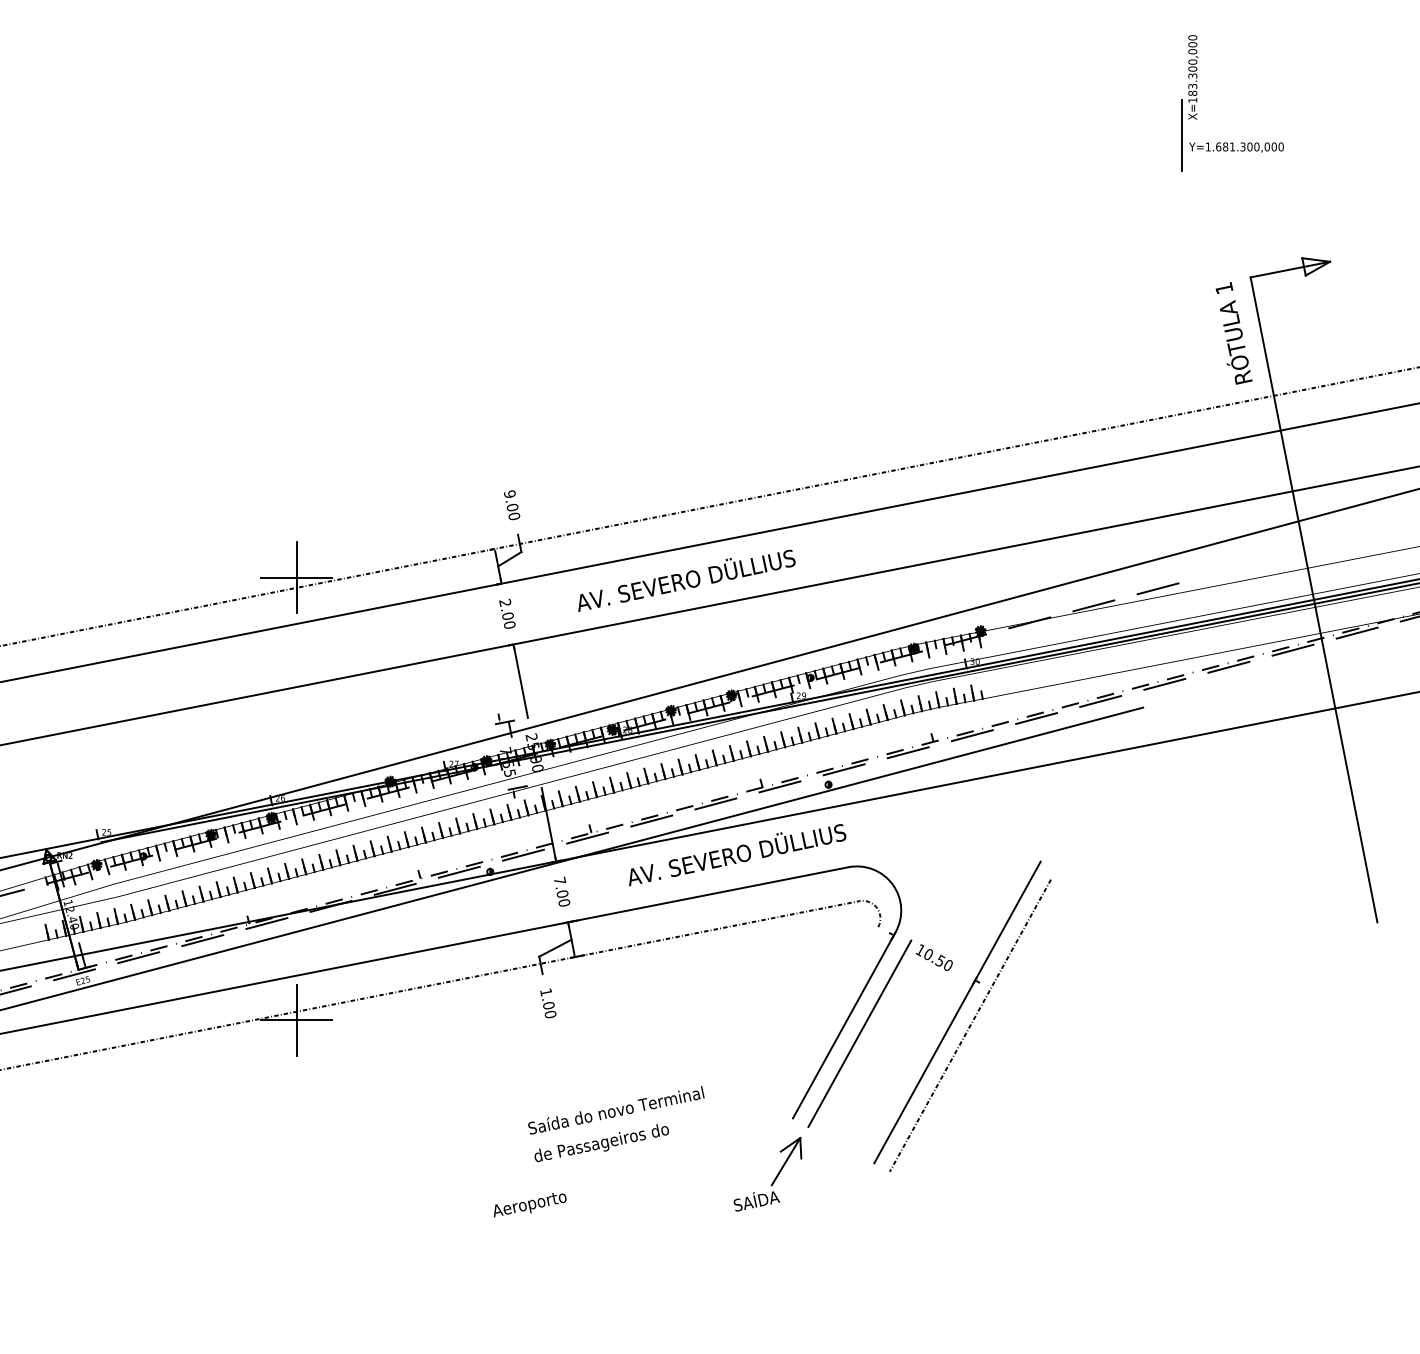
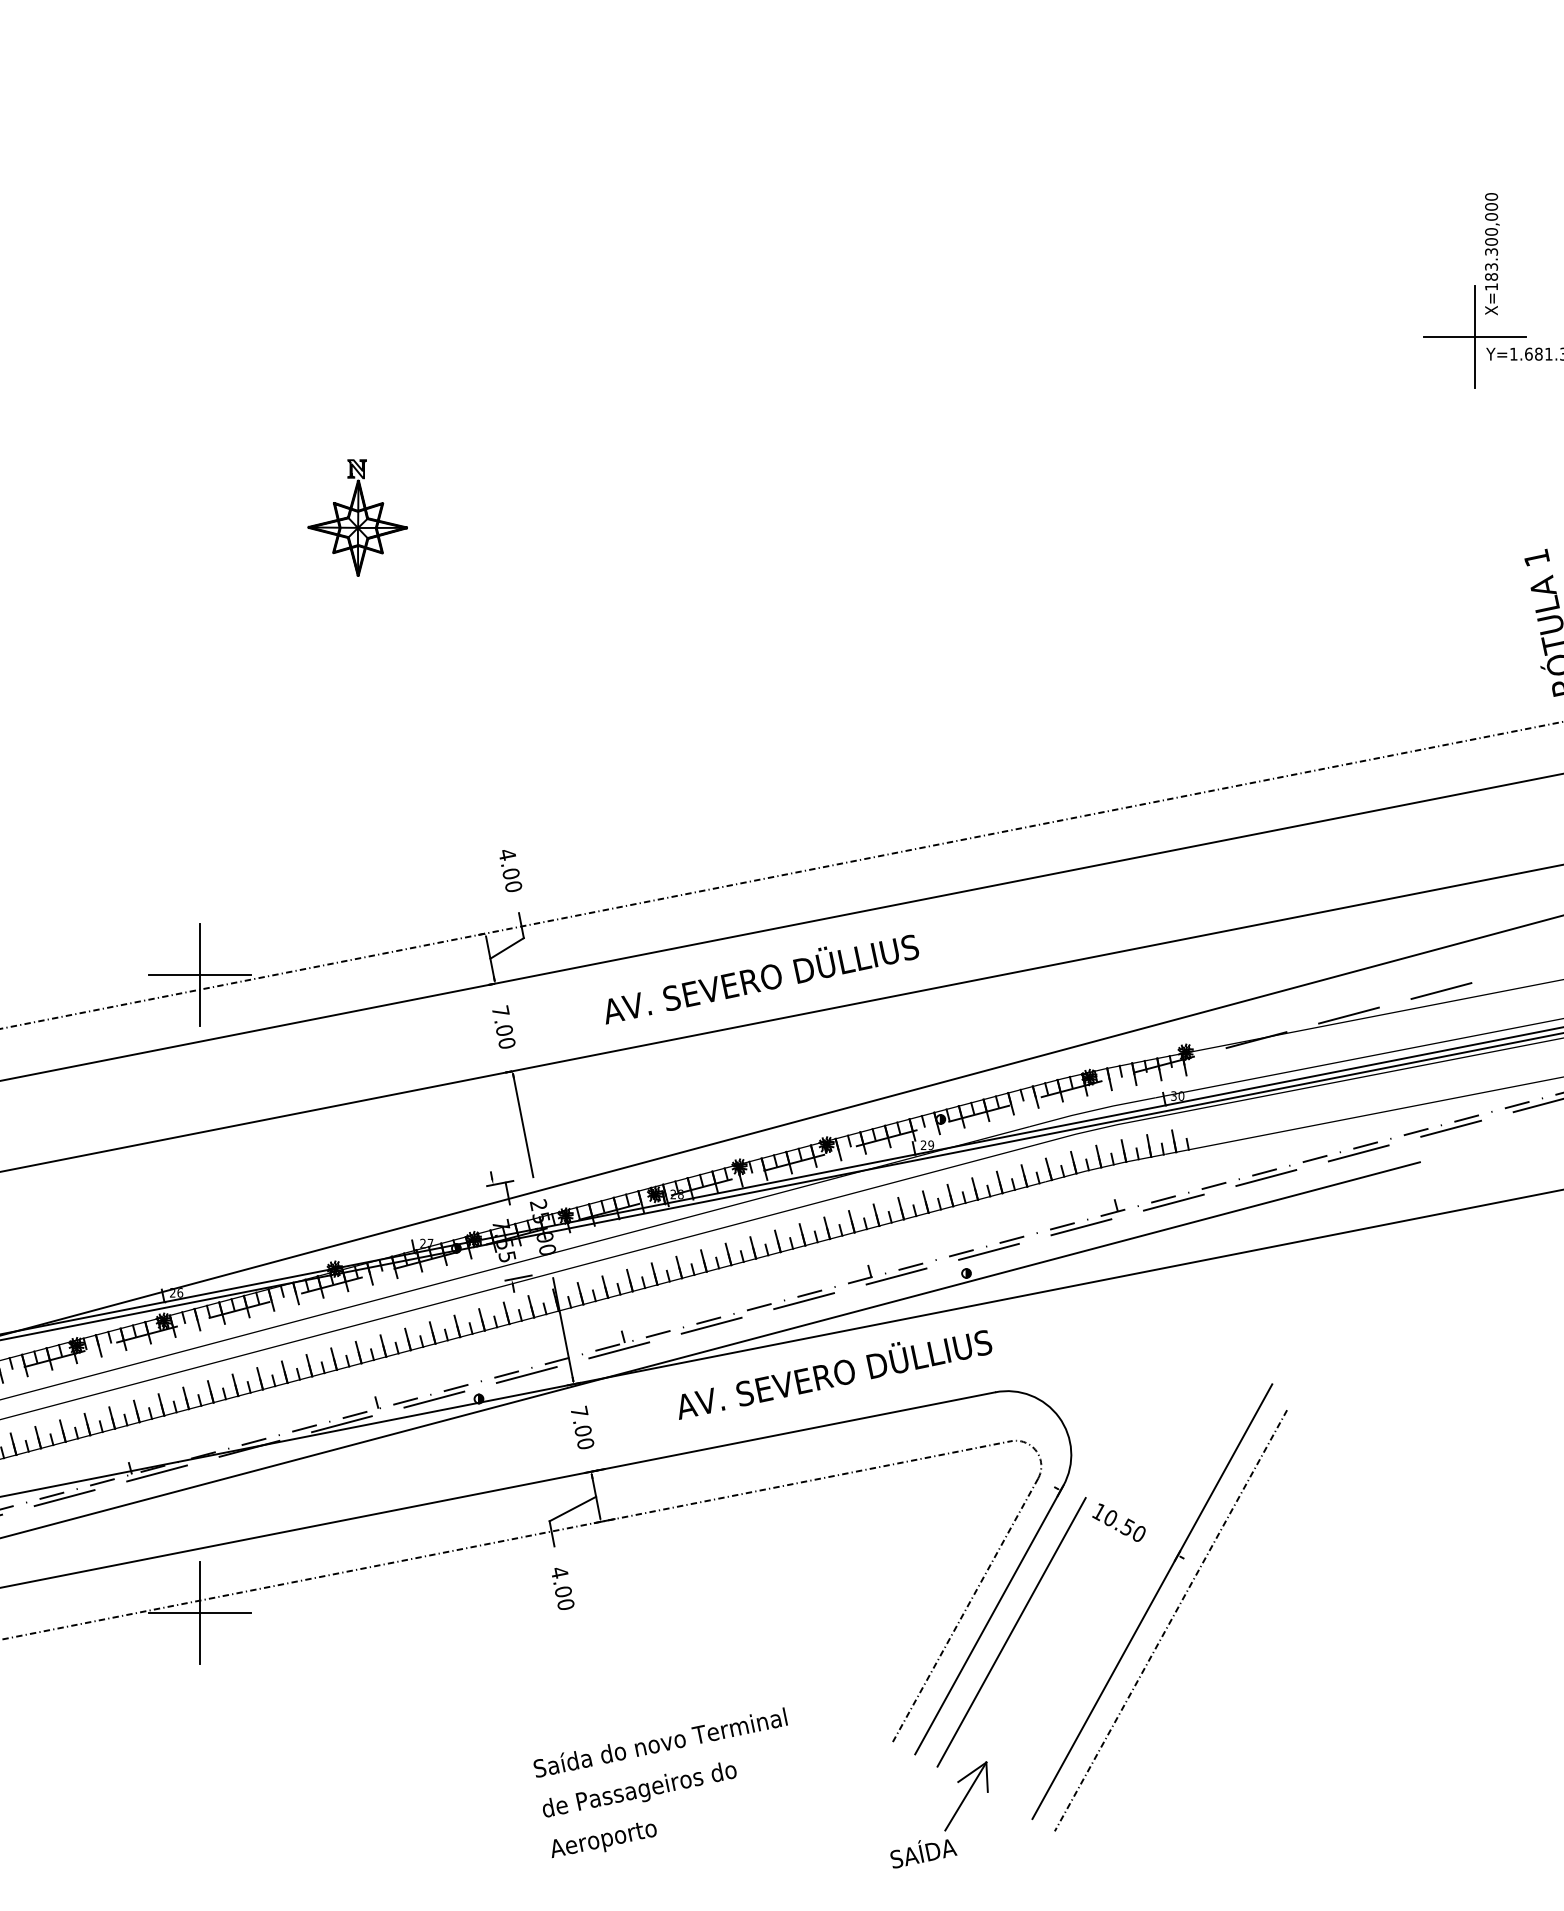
line: (1181, 135) -> (1475, 337), added
part: (406, 260) -> (358, 517), added
text: (509, 494) -> (506, 855), 9.00 -> 4.00
text: (505, 602) -> (500, 1010), 2.00 -> 7.00
text: (546, 992) -> (560, 1572), 1.00 -> 4.00
line: (827, 1018) -> (965, 1610), added
part: (774, 1178) -> (949, 1820), moved
text: (530, 1205) -> (604, 1840), moved

